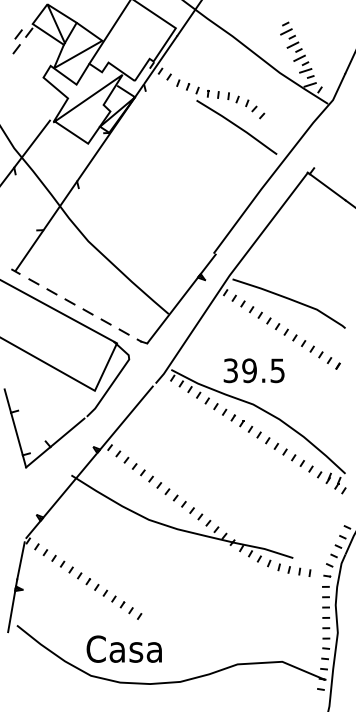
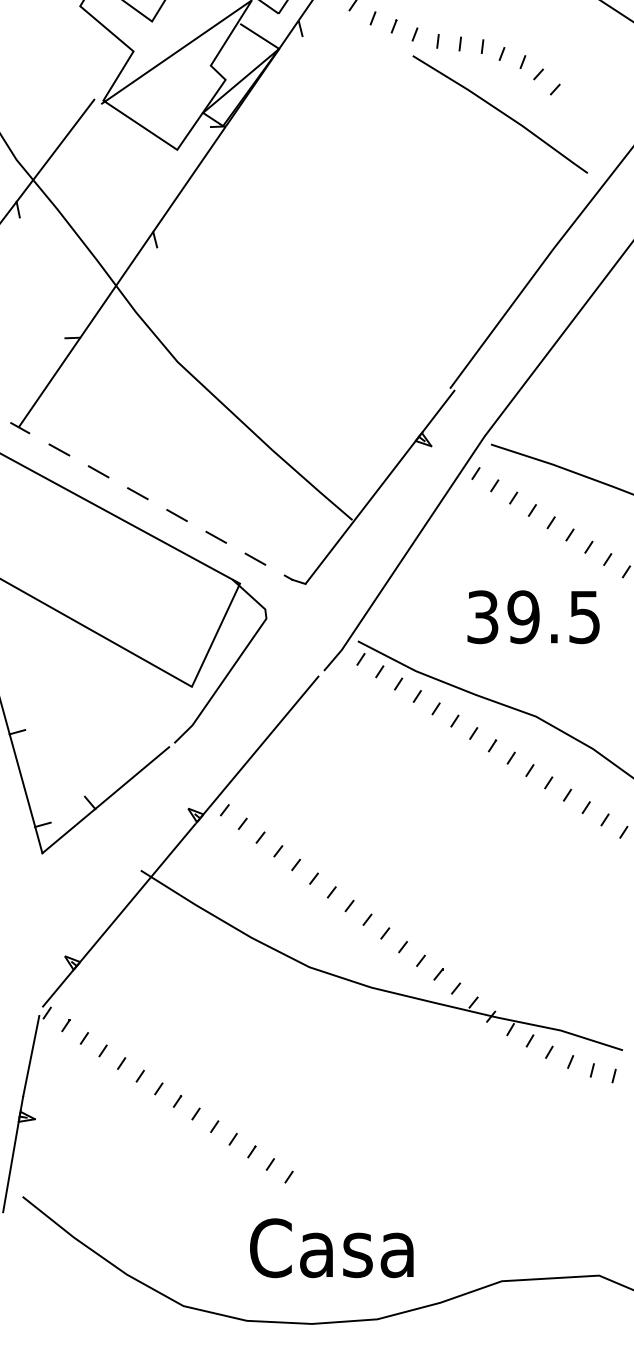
text: (253, 370) -> (532, 616), moved
text: (123, 648) -> (330, 1246), moved

